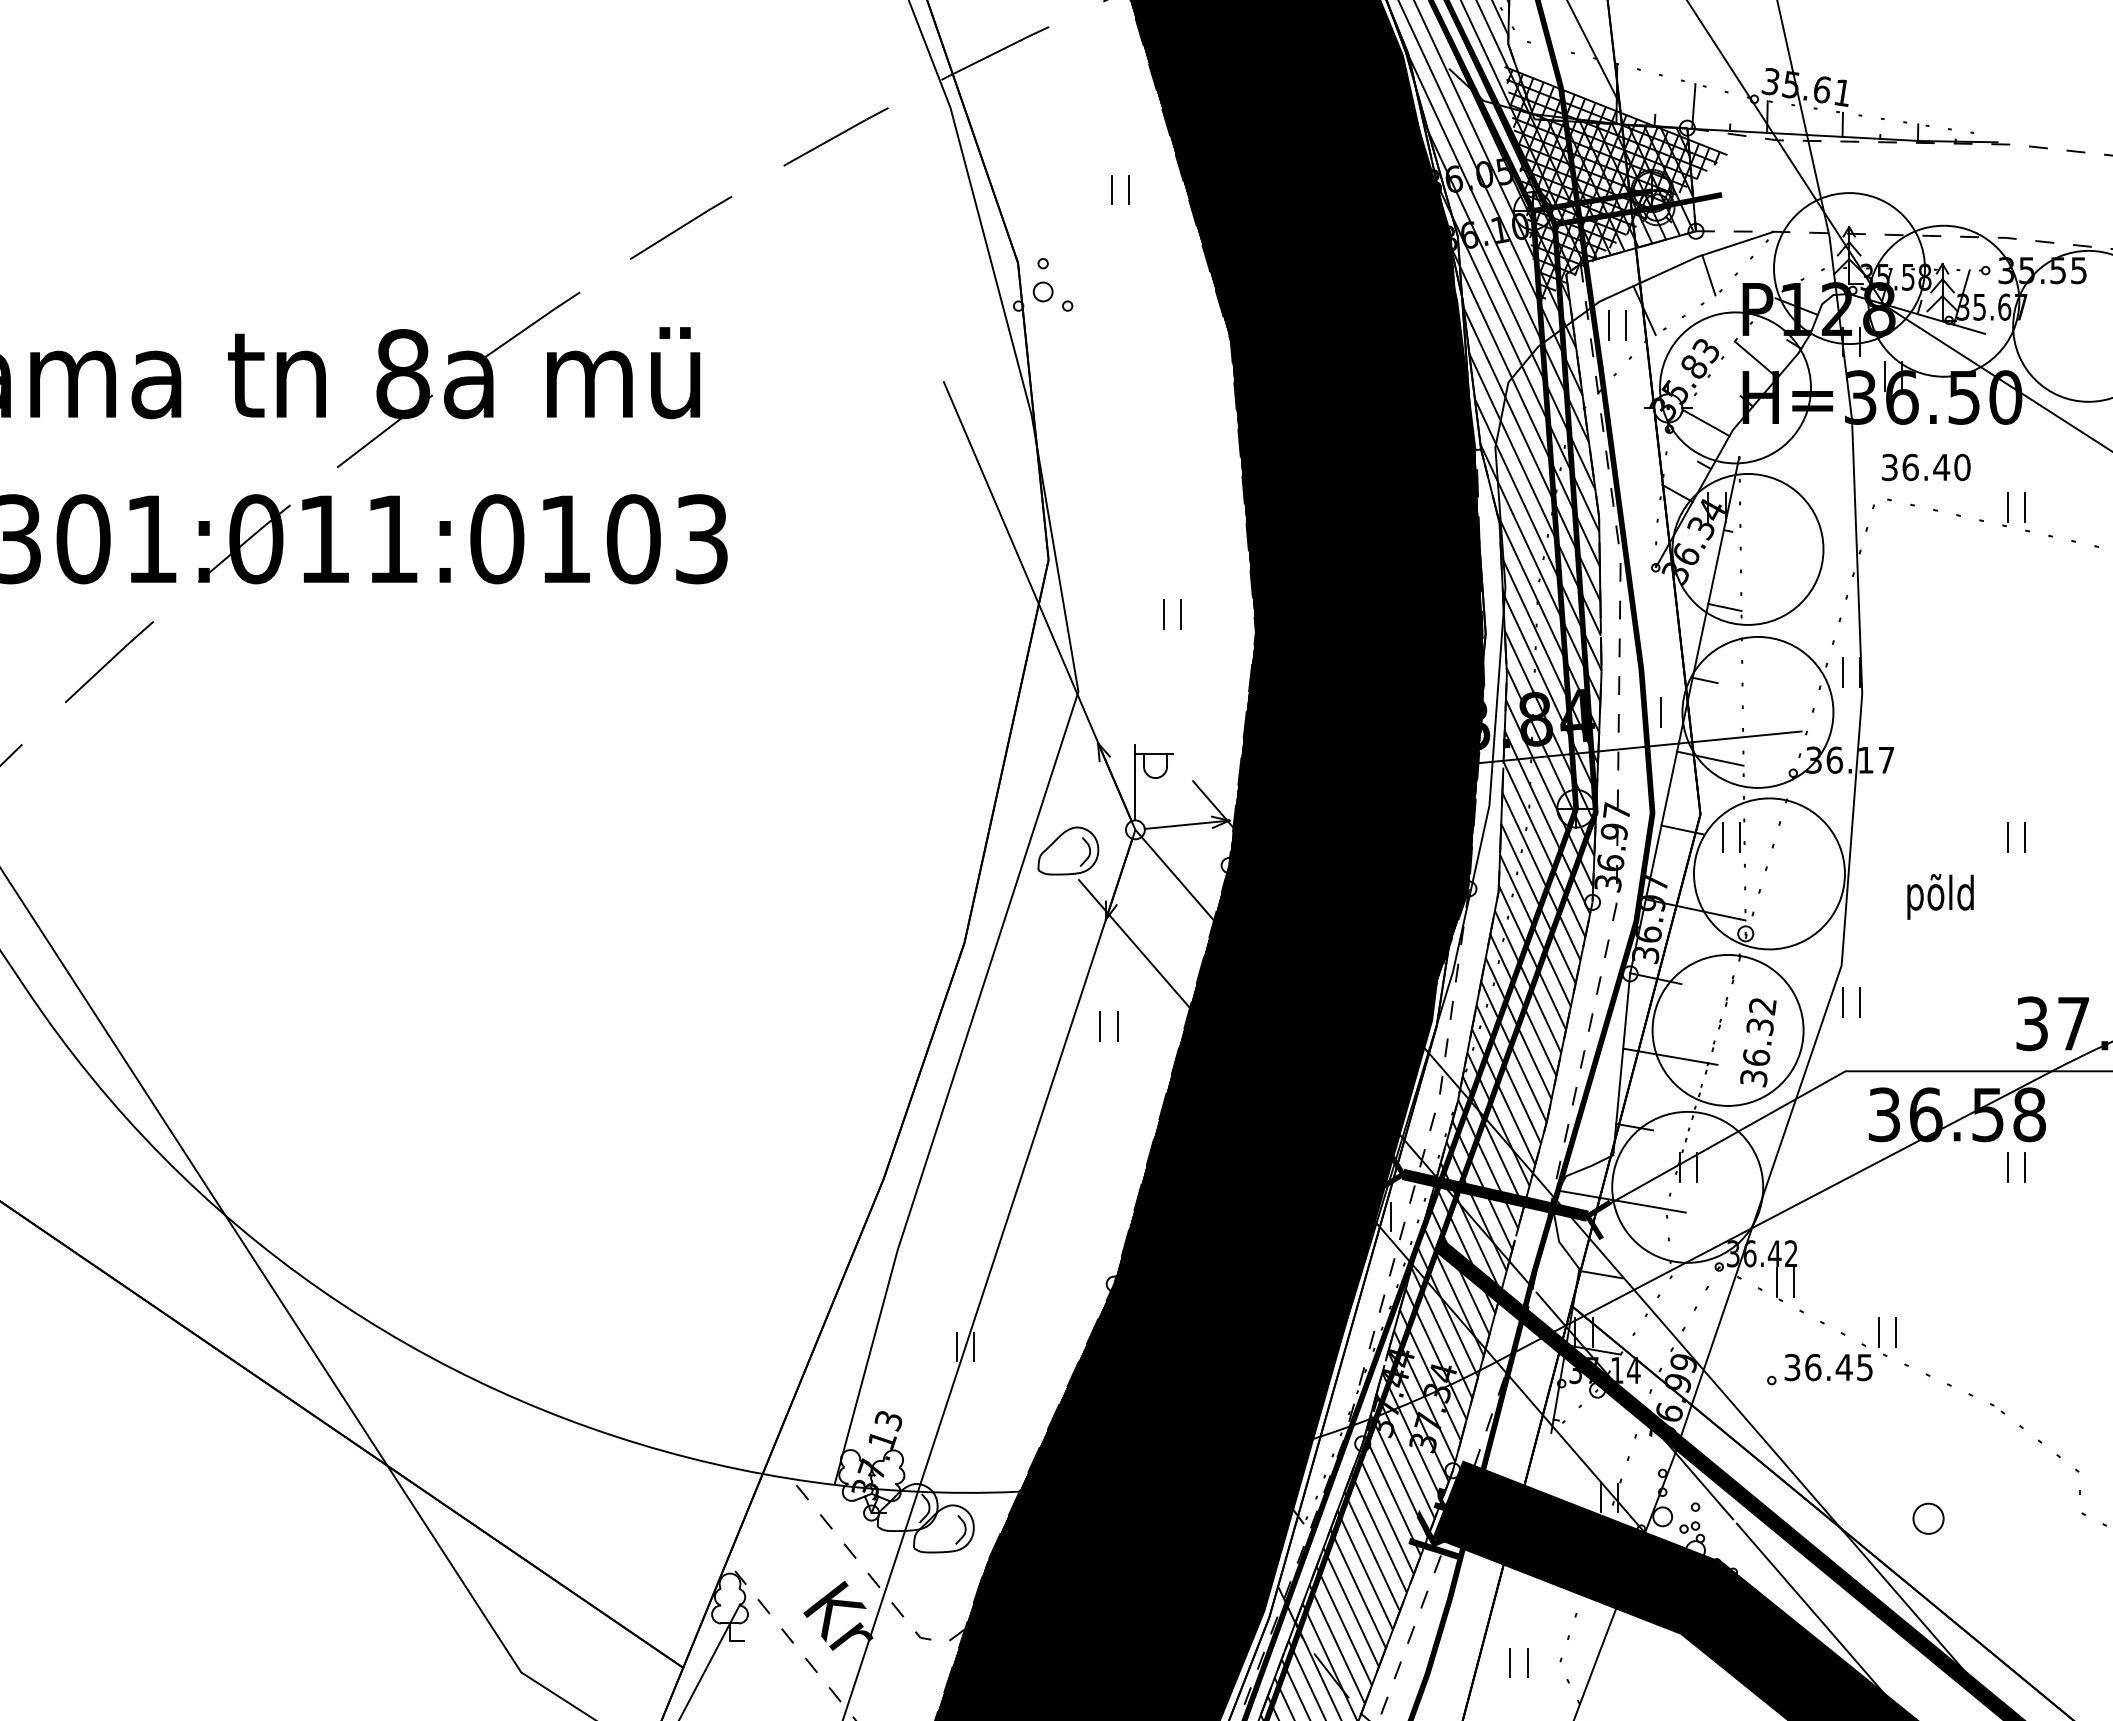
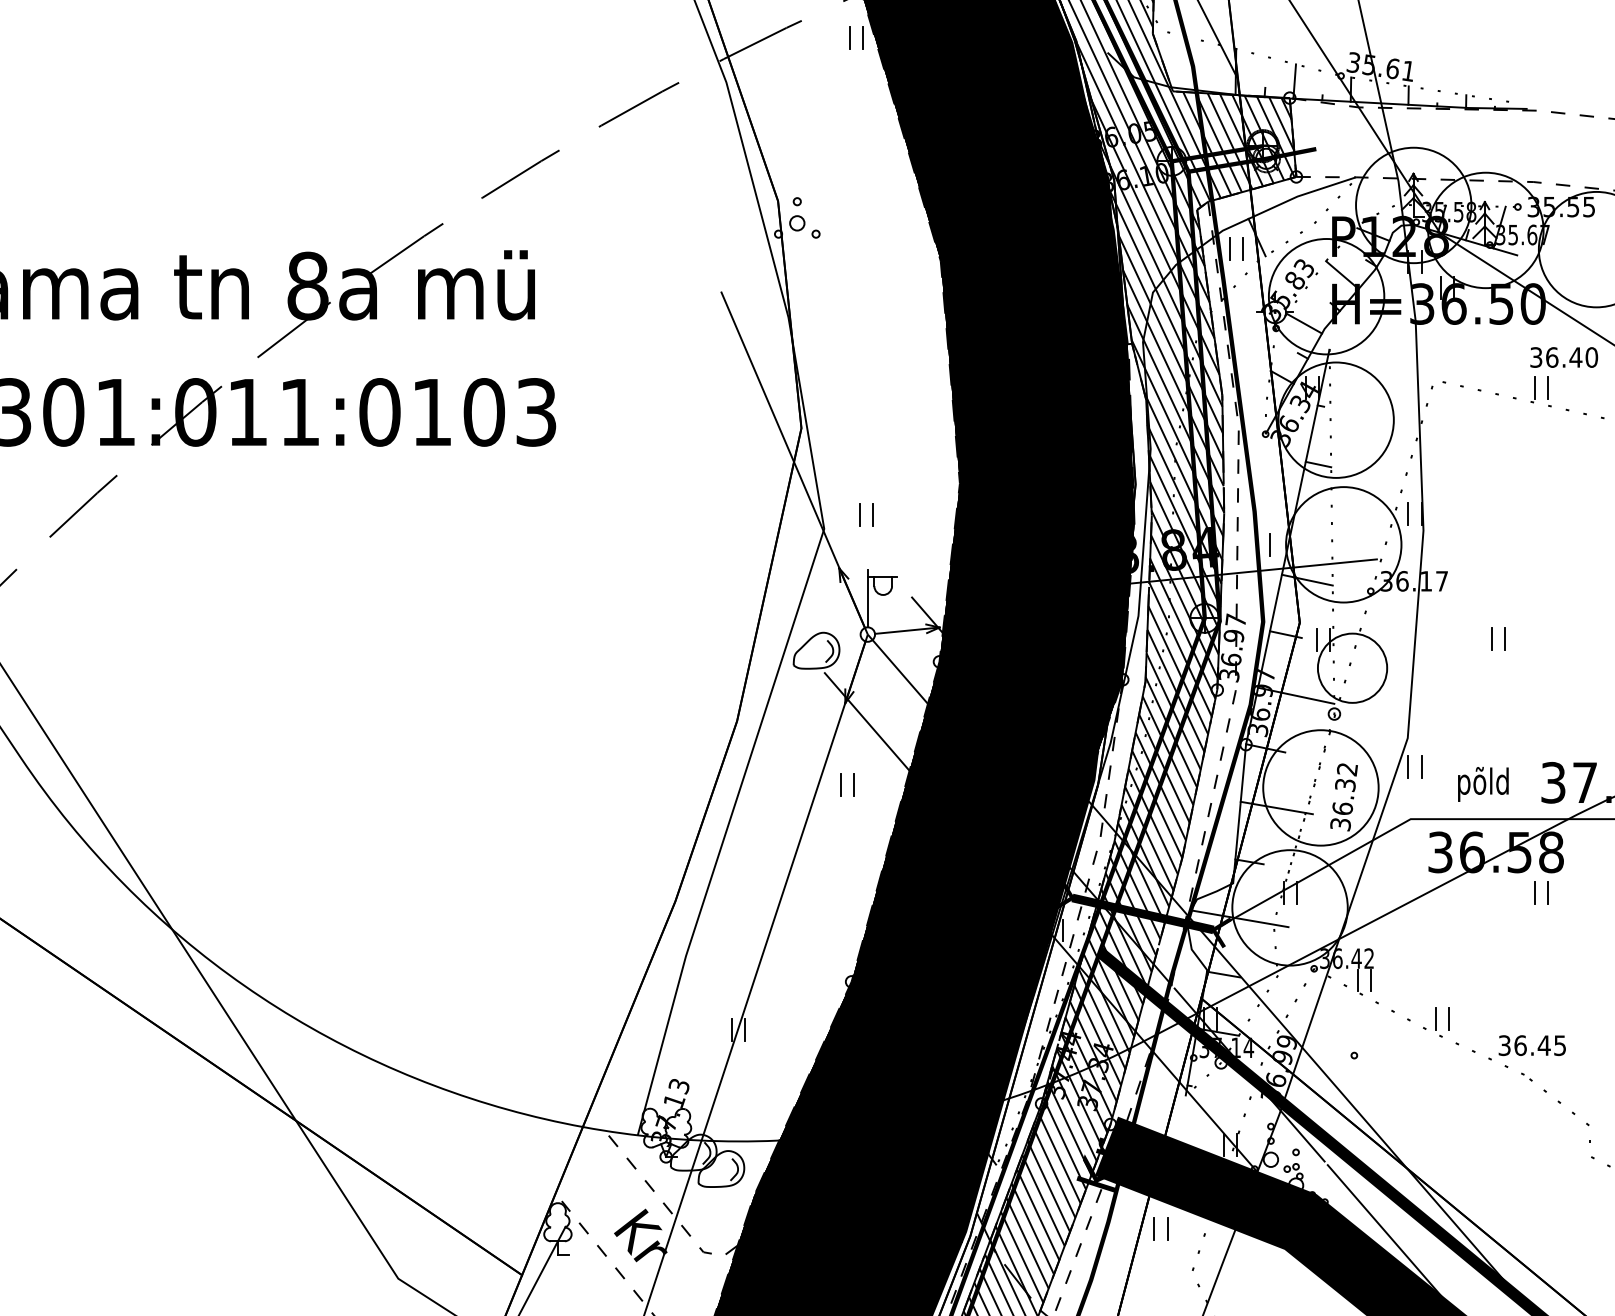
hatch: (1615, 184) -> (1234, 141), removed
part: (1112, 189) -> (850, 37), moved
line: (1708, 275) -> (1305, 210), removed
text: (1926, 467) -> (1564, 357), moved
part: (1164, 614) -> (860, 515), moved
line: (1704, 680) -> (1302, 520), removed
part: (2008, 837) -> (1492, 638), moved
circle: (1768, 873) -> (1351, 667), size x0.6
text: (1940, 896) -> (1483, 784), moved
text: (1828, 1367) -> (1532, 1045), moved
part: (1928, 1518) -> (1474, 1161), removed
part: (1510, 1662) -> (1154, 1228), moved

